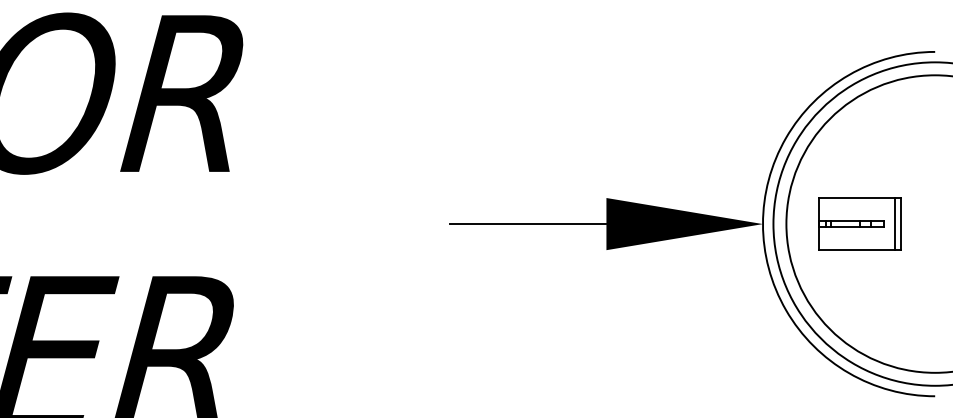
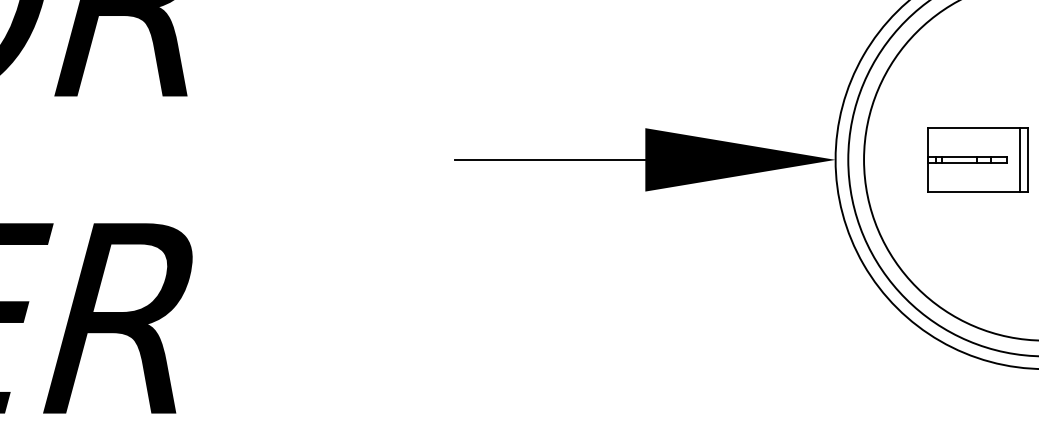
part: (859, 223) -> (977, 159), moved

